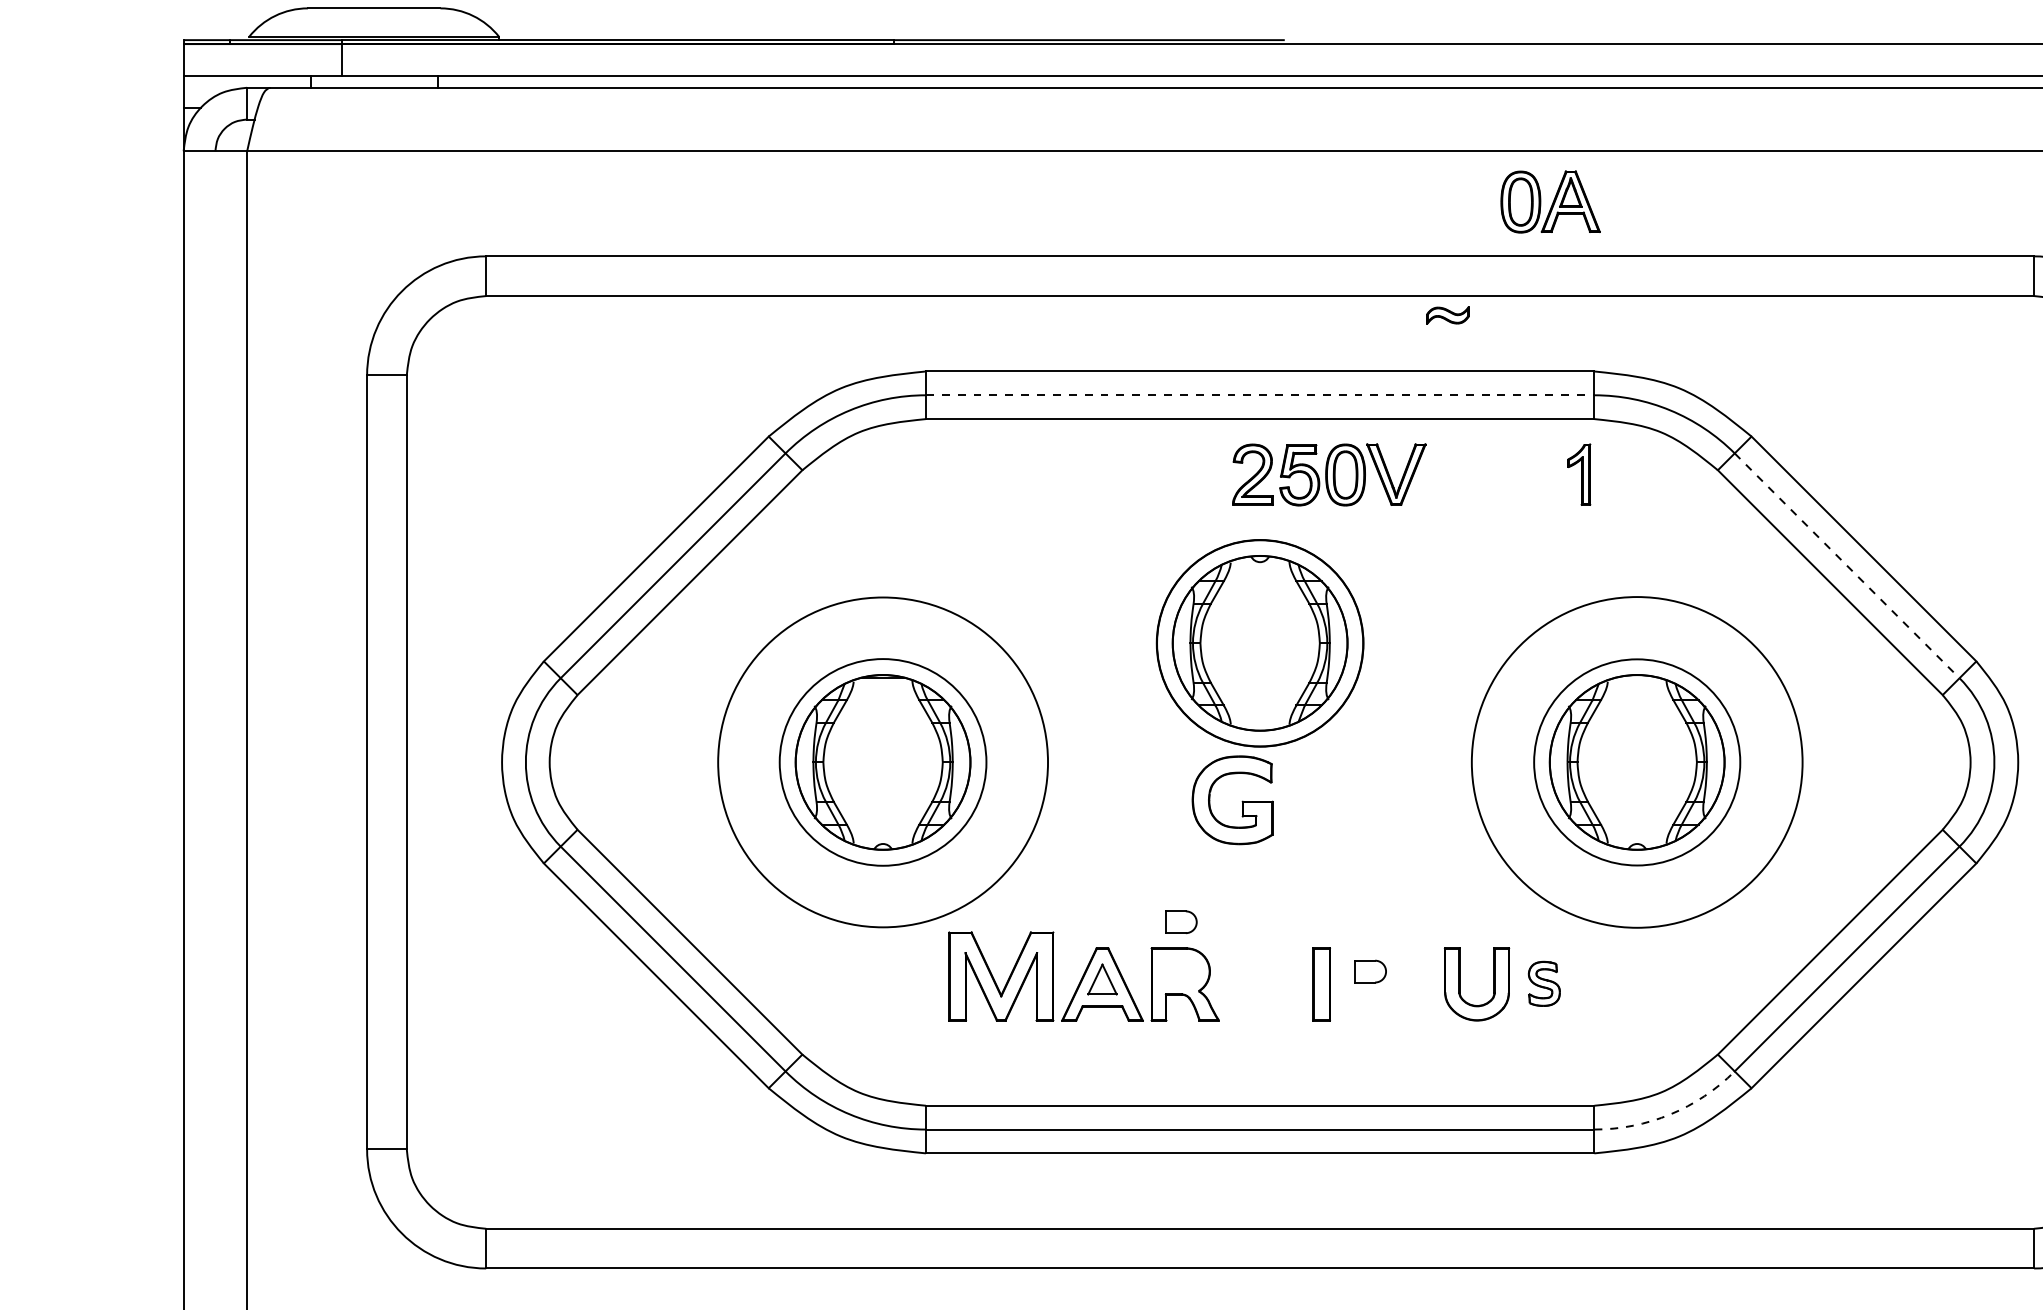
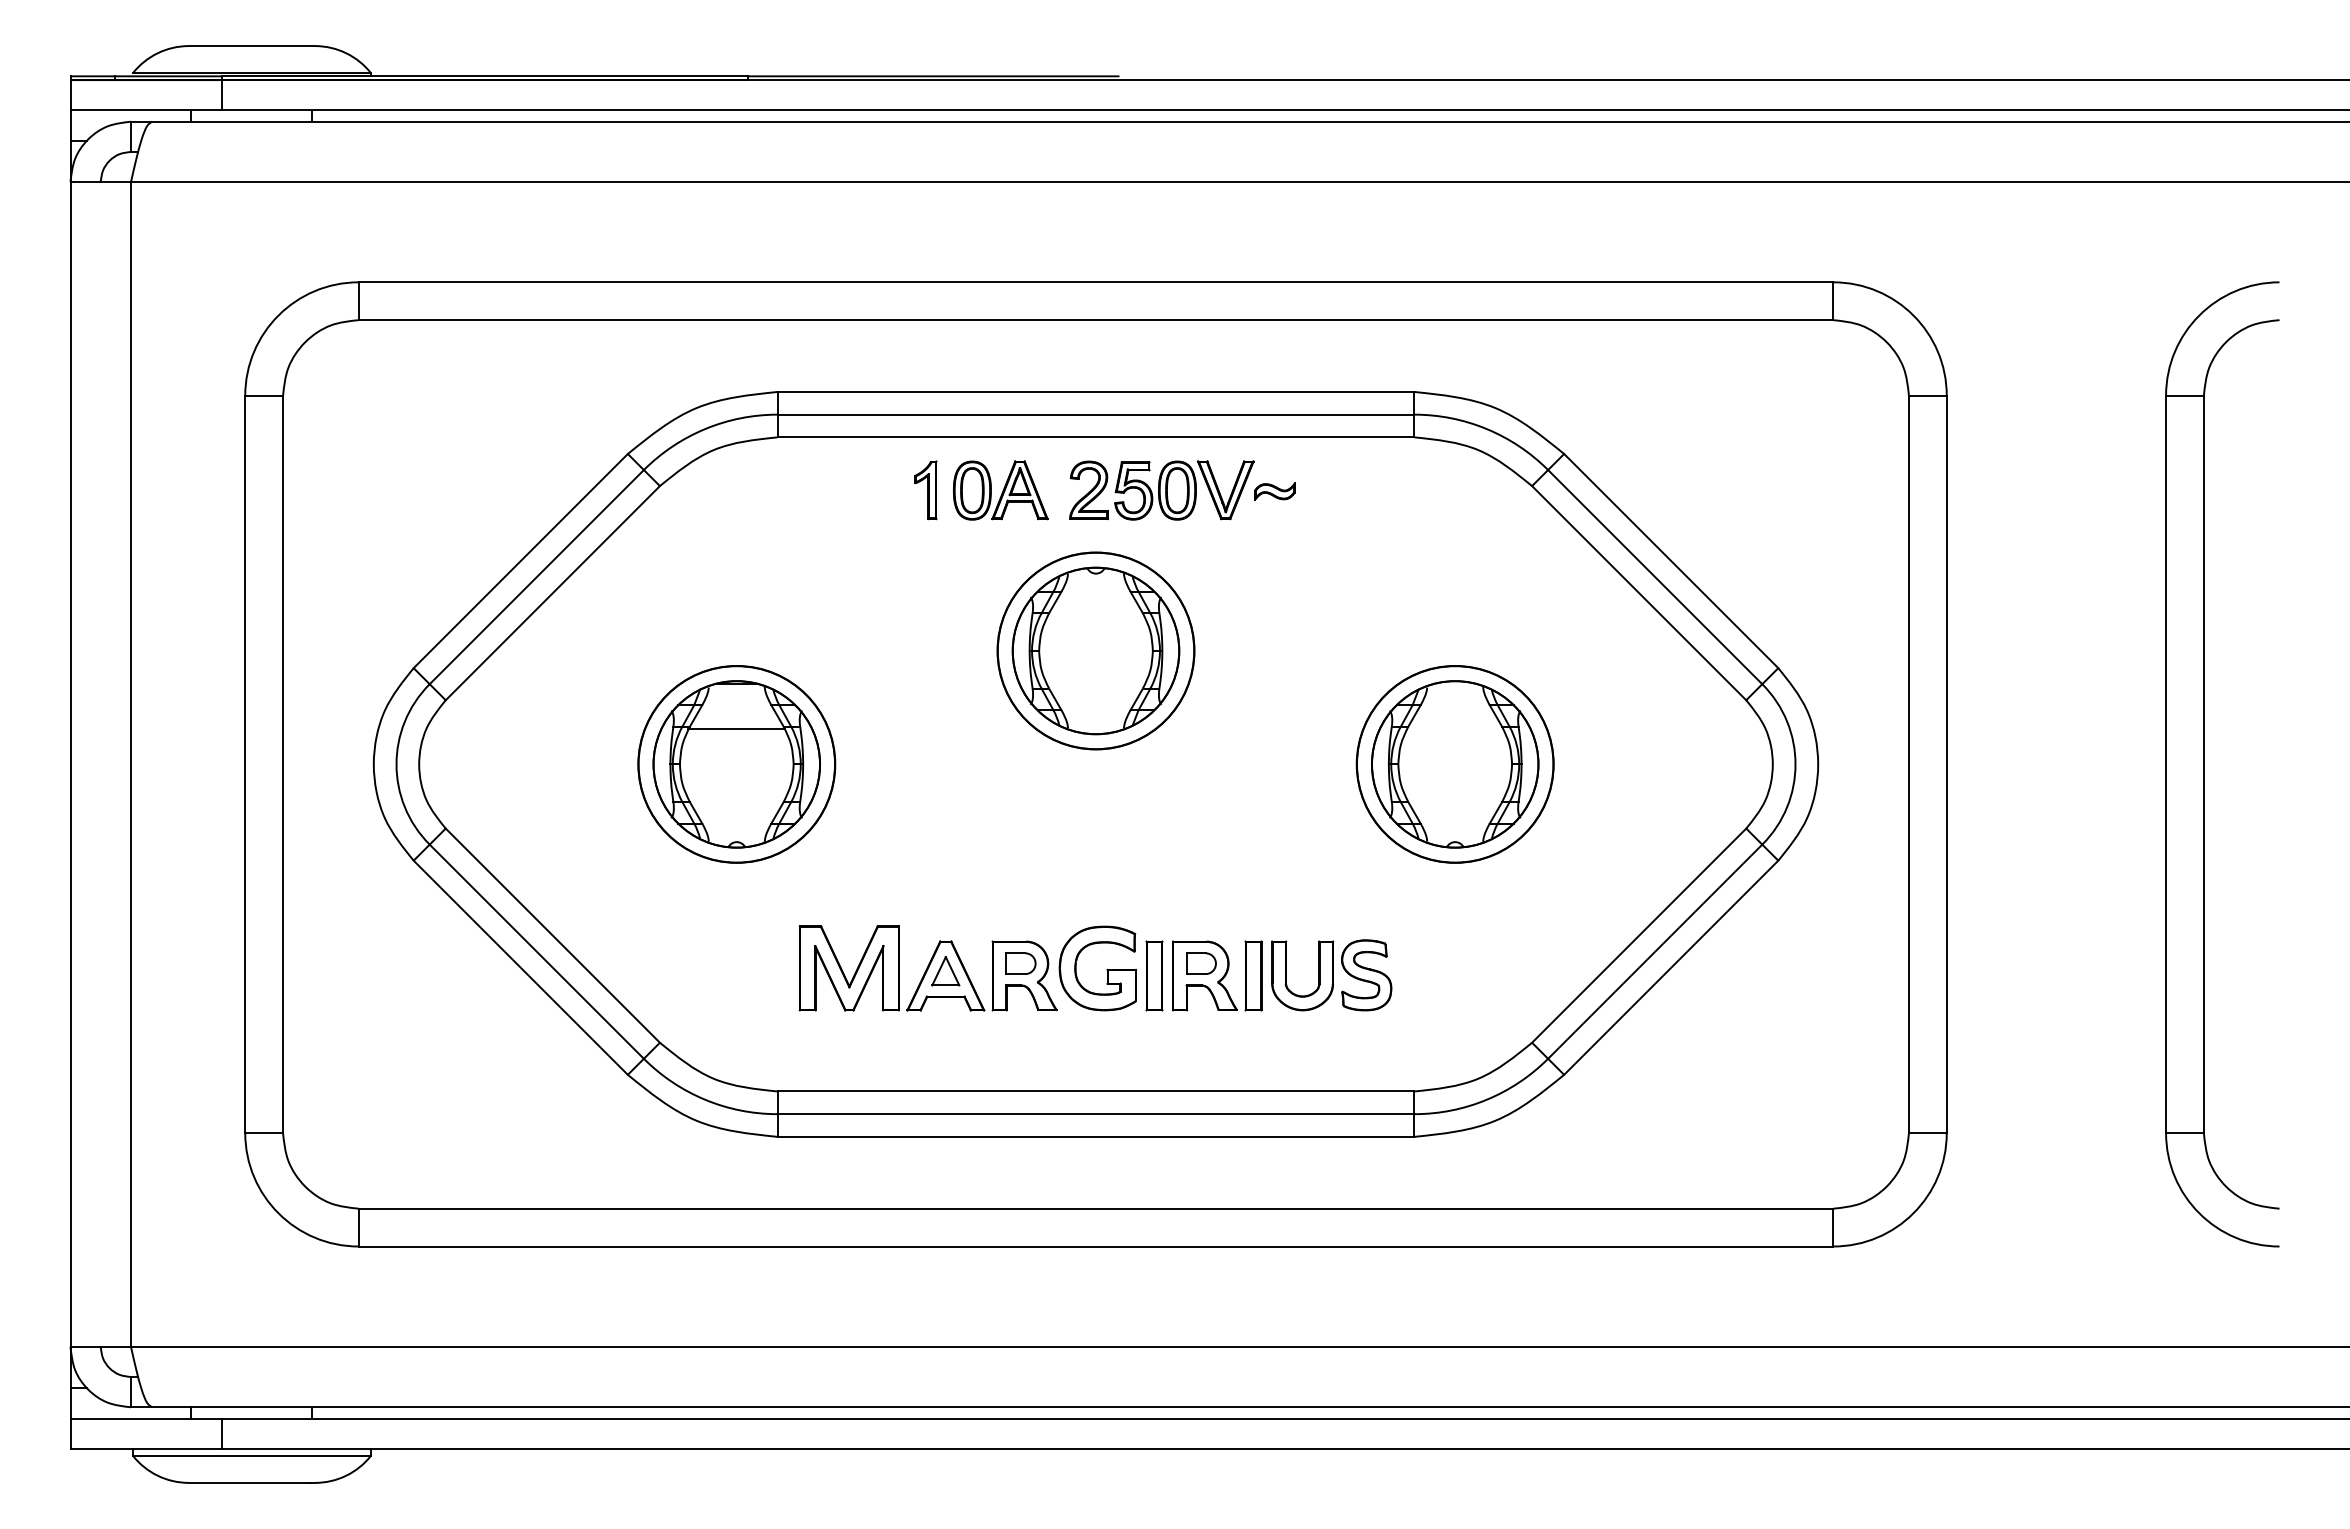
part: (1550, 201) -> (1000, 490), moved
part: (1447, 315) -> (1274, 491), moved
line: (1260, 395) -> (1096, 414), dashed -> solid
part: (1578, 474) -> (925, 490), moved
line: (1847, 566) -> (1655, 577), dashed -> solid
line: (882, 725) -> (736, 729), added
circle: (1636, 761) -> (1454, 763), size x0.62
circle: (882, 762) -> (736, 764), size x0.62
part: (1241, 801) -> (1106, 969), moved
part: (1180, 922) -> (1020, 963), moved
part: (1387, 983) -> (1217, 975), added
part: (1544, 983) -> (1366, 975), size x1.67
arc: (1670, 1114) -> (1486, 1099), dashed -> solid

